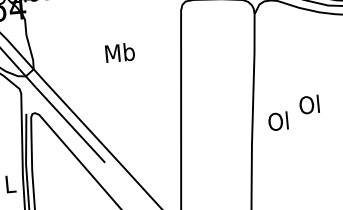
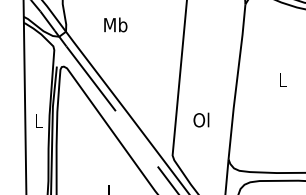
text: (119, 52) -> (115, 24), moved
text: (309, 103) -> (282, 79), Ol -> L
text: (278, 120) -> (201, 119), moved

